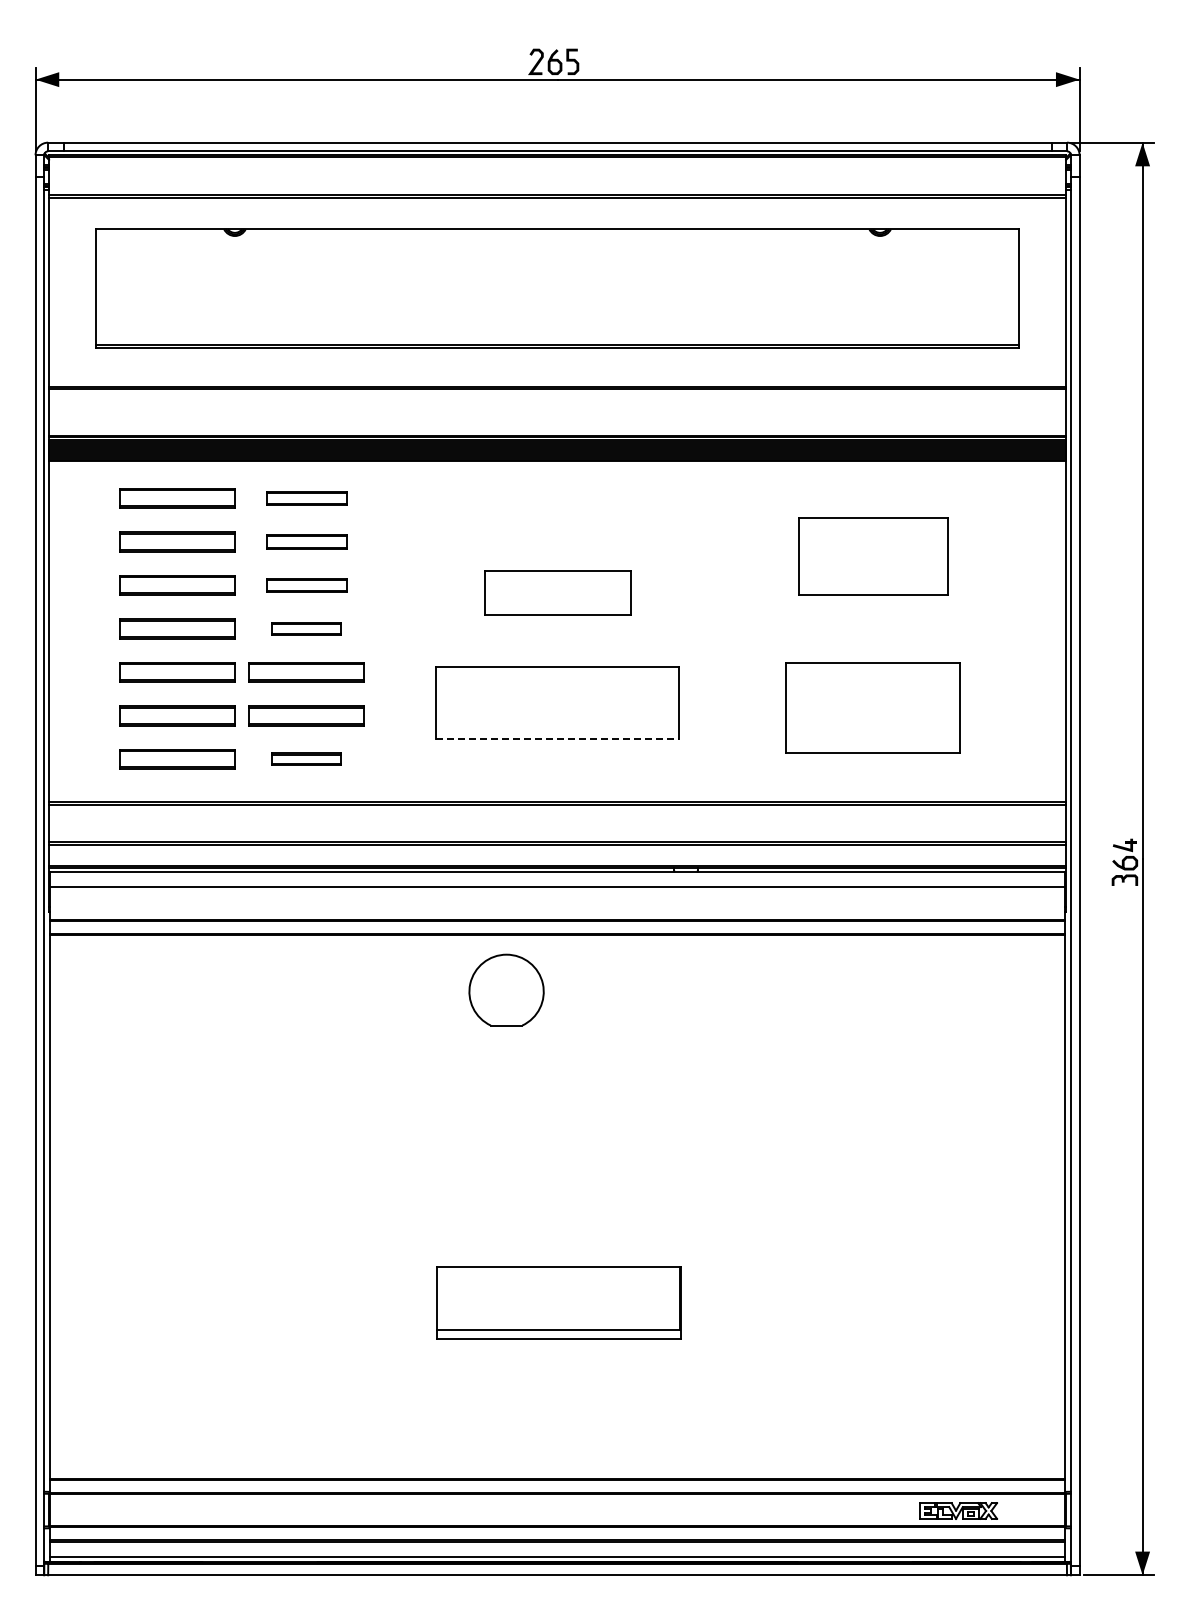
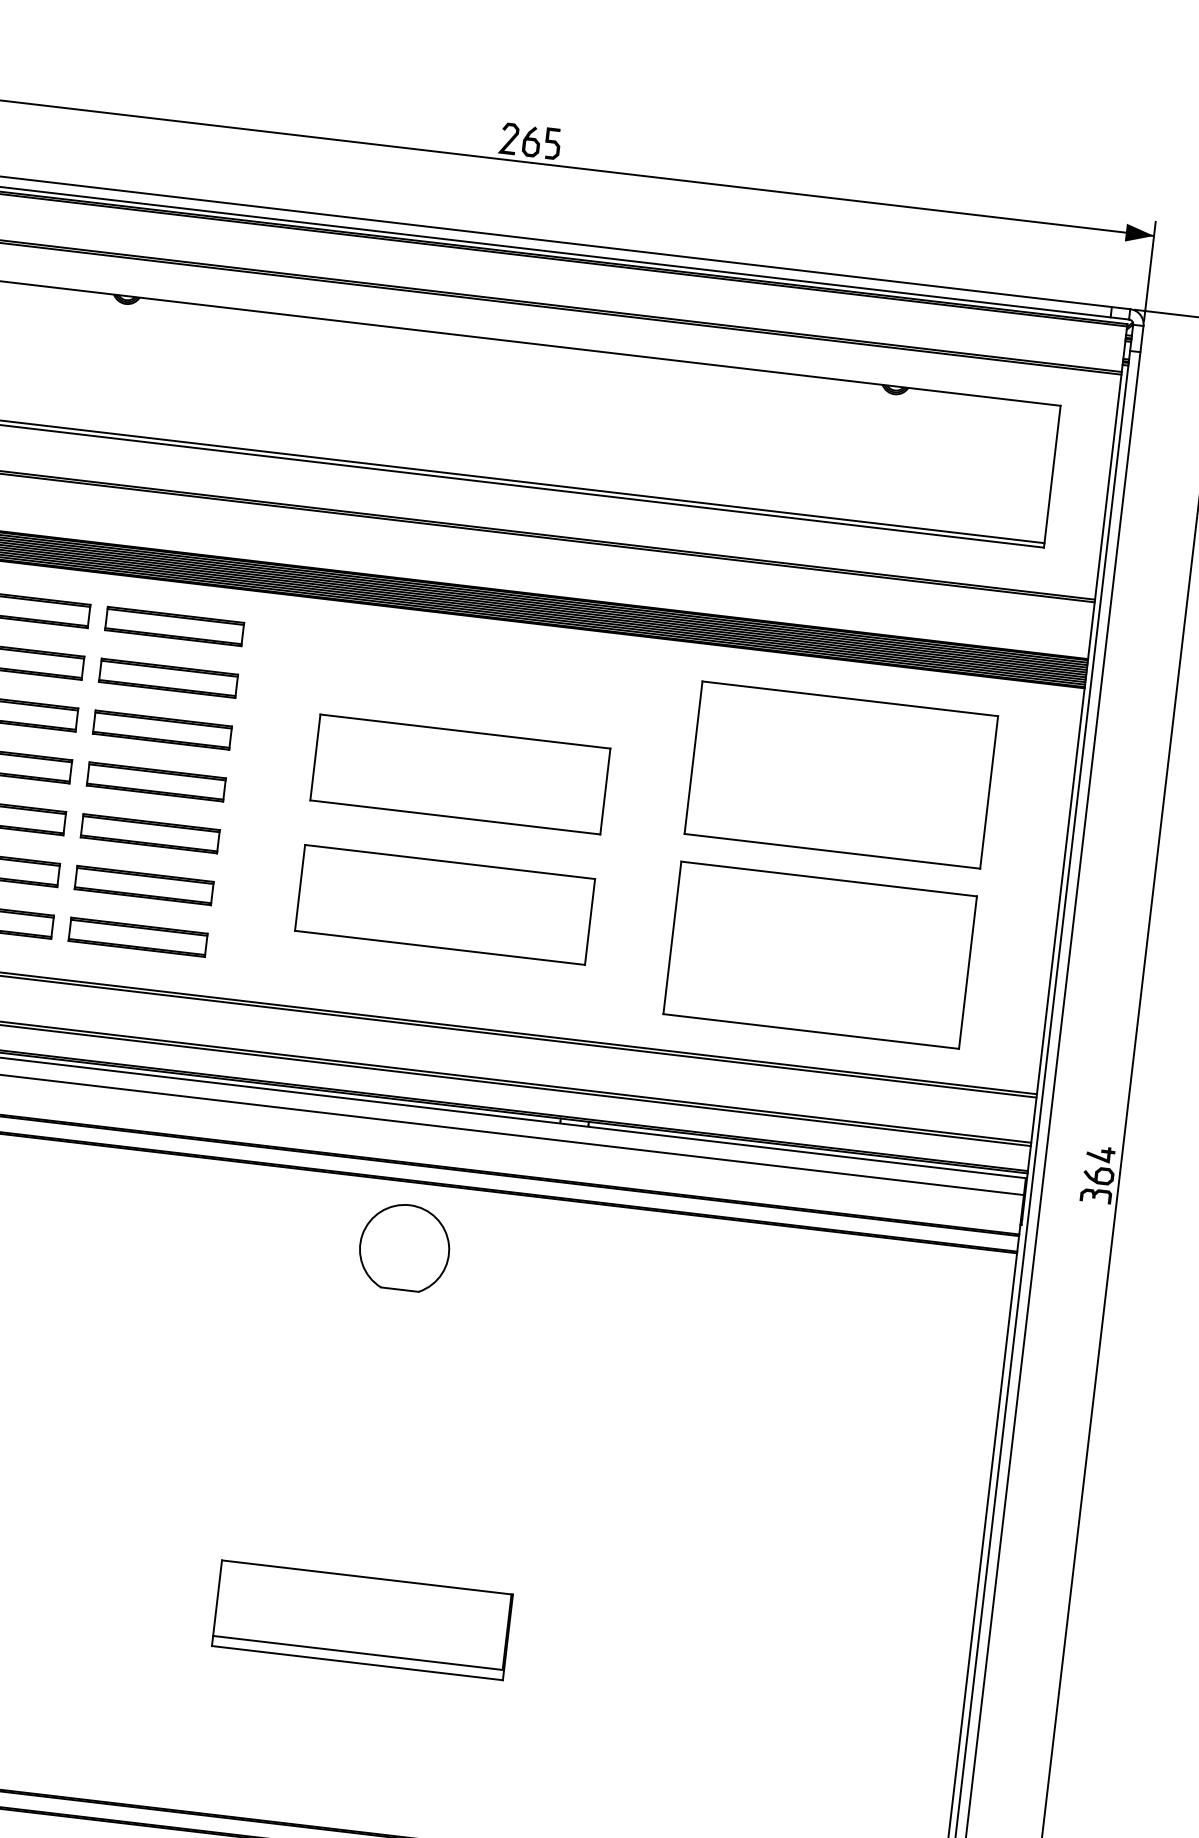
part: (306, 498) -> (174, 626), size x1.43
part: (306, 541) -> (168, 677), size x1.43
part: (872, 556) -> (840, 774), size x1.67
part: (306, 585) -> (162, 730), size x1.43
part: (557, 592) -> (460, 773), size x1.67
part: (306, 628) -> (156, 781), size x1.67
part: (872, 707) -> (819, 954), size x1.43
line: (557, 738) -> (439, 947), dashed -> solid
part: (306, 759) -> (137, 937), size x1.67
part: (506, 989) -> (404, 1246), moved

